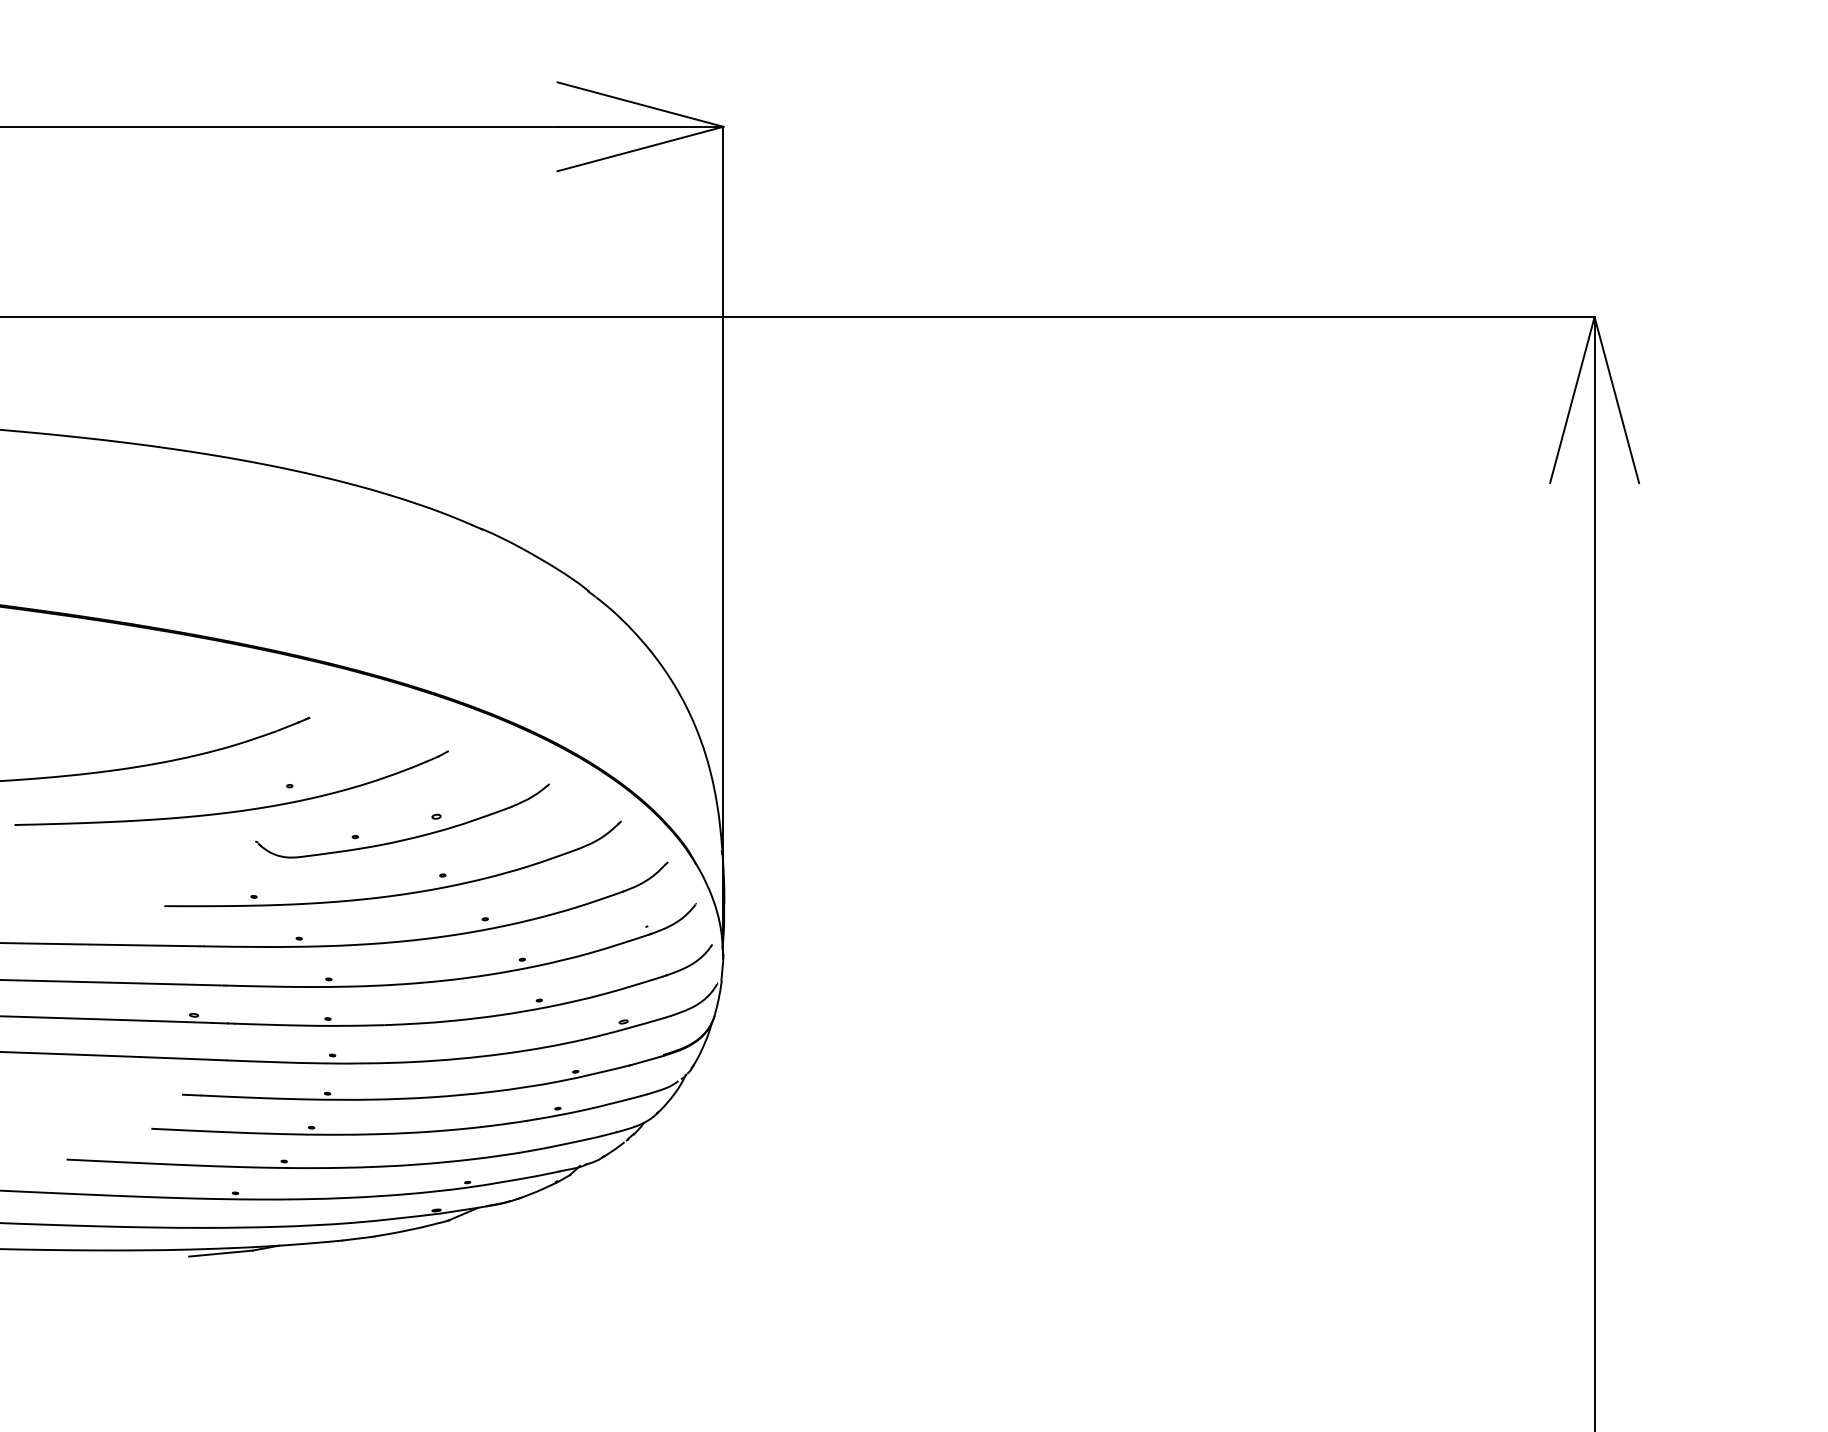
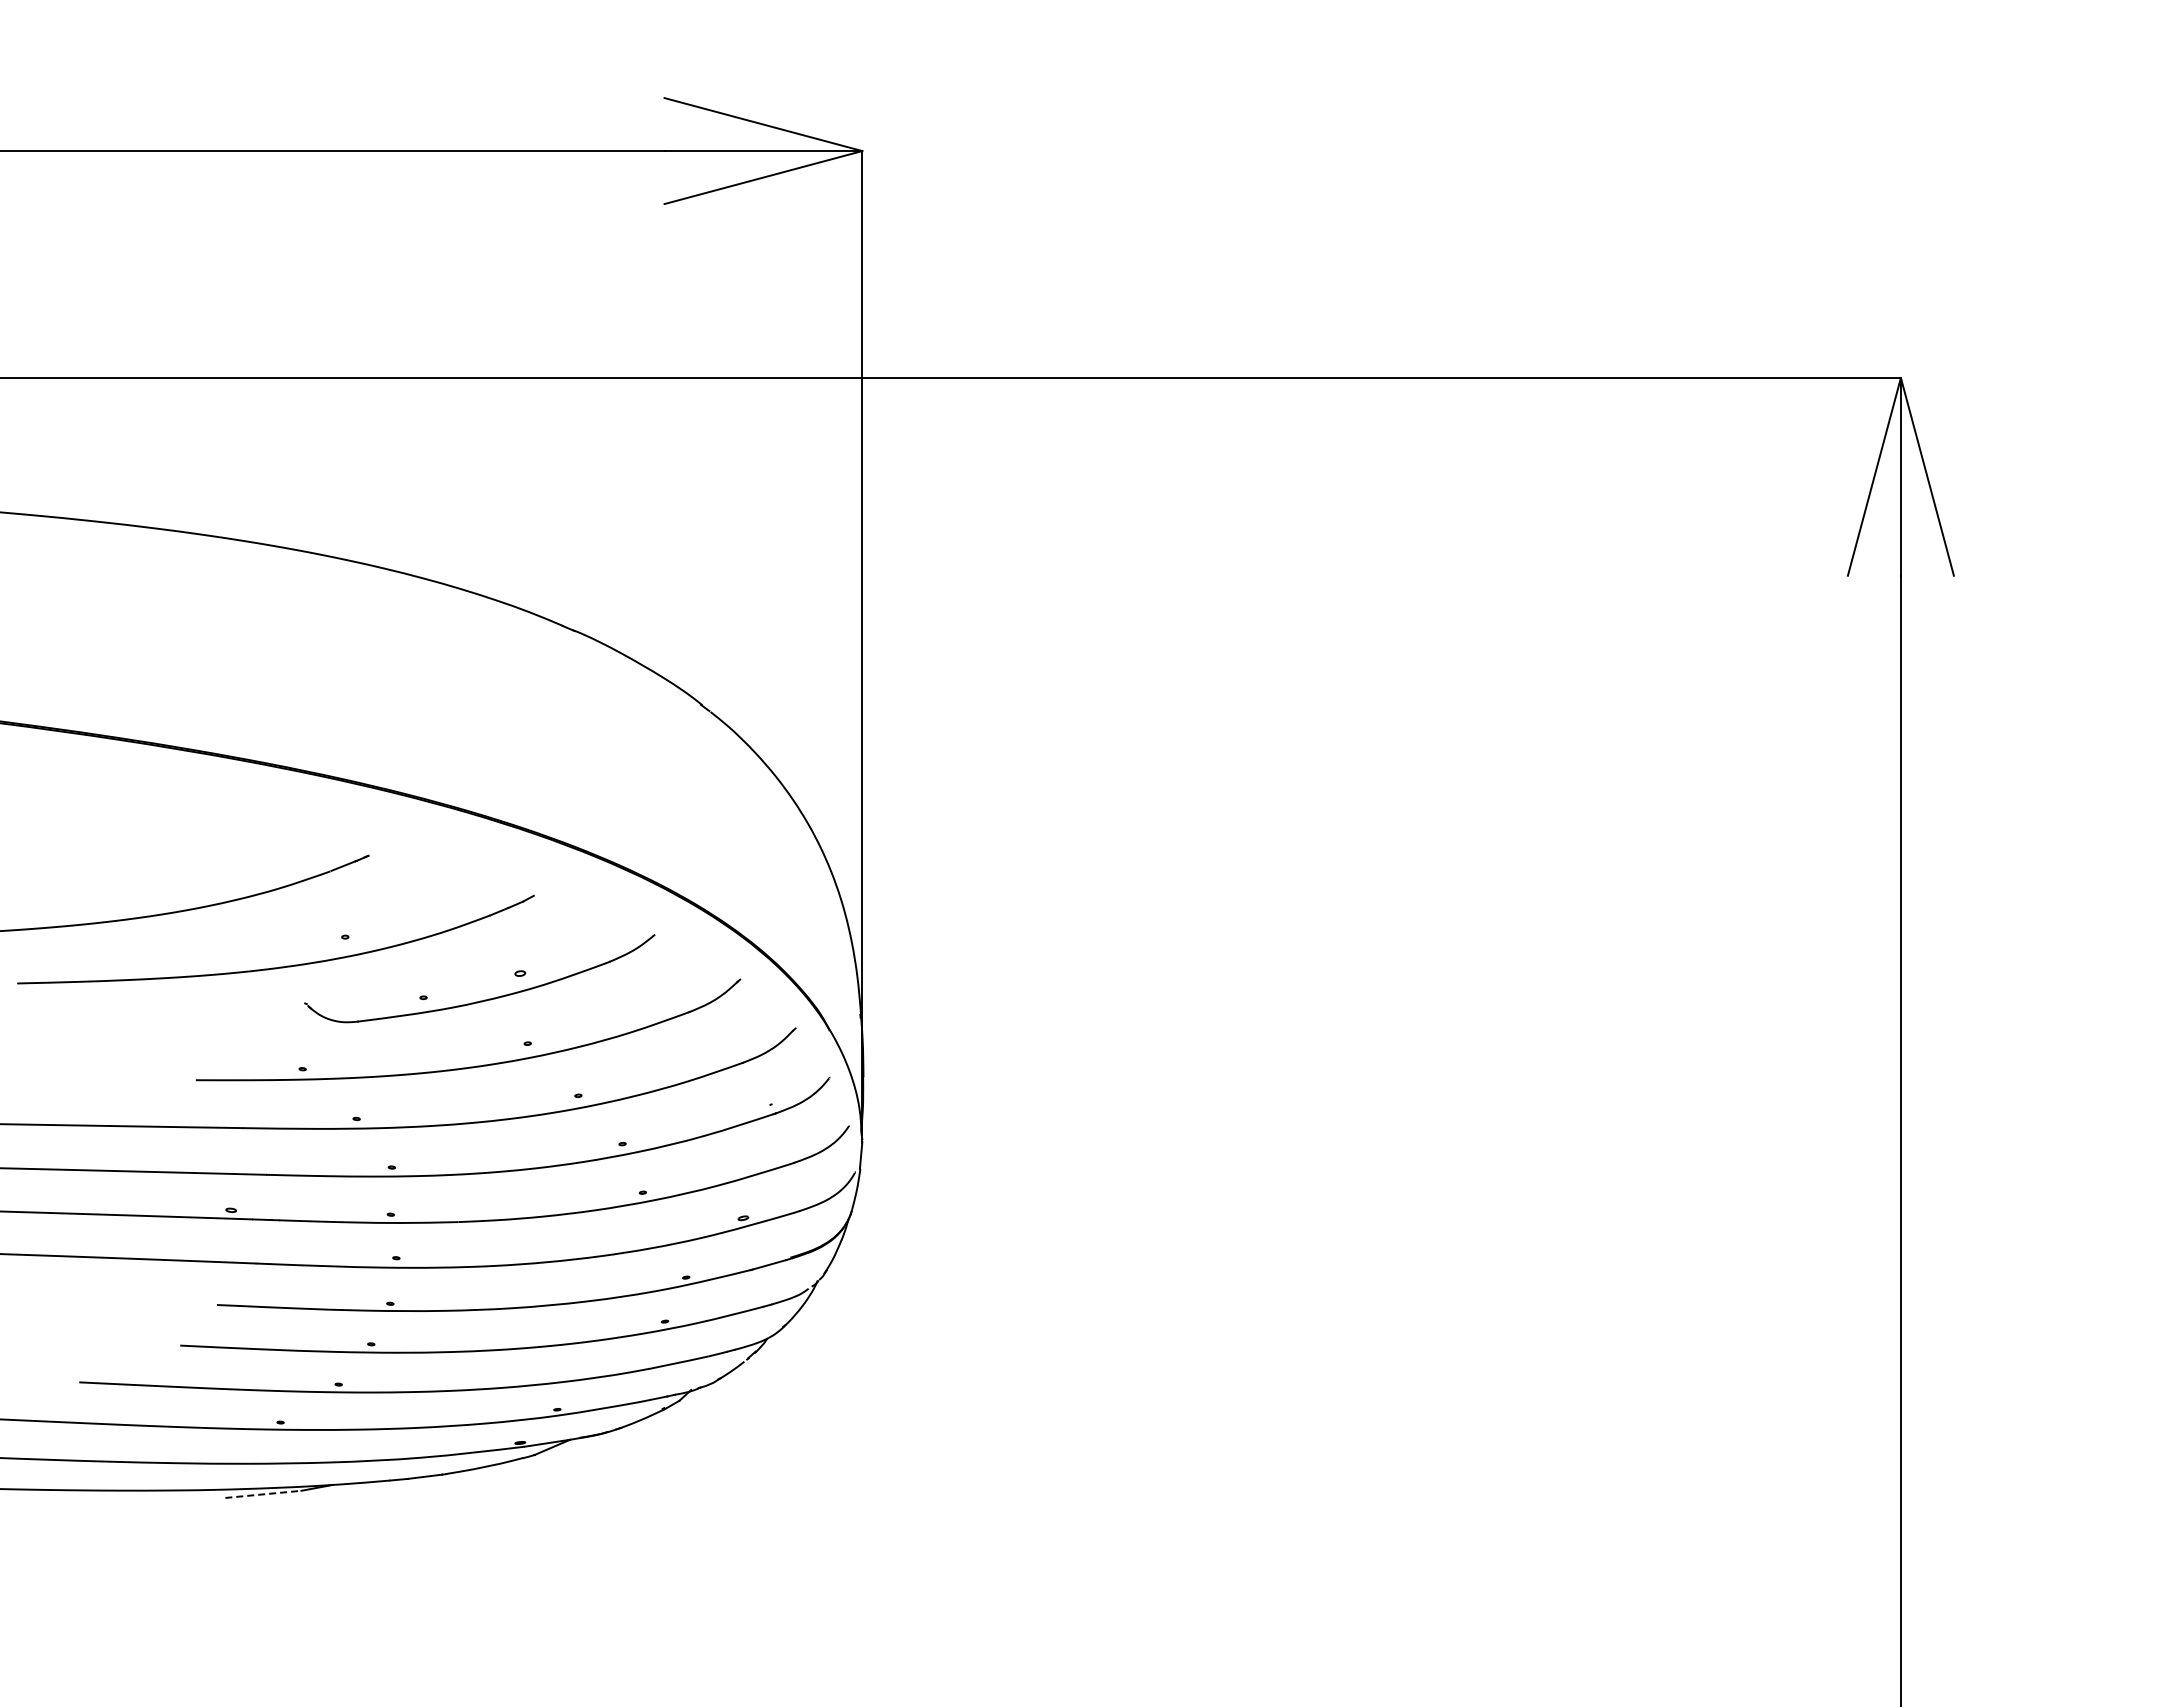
line: (221, 1253) -> (263, 1494), solid -> dashed

